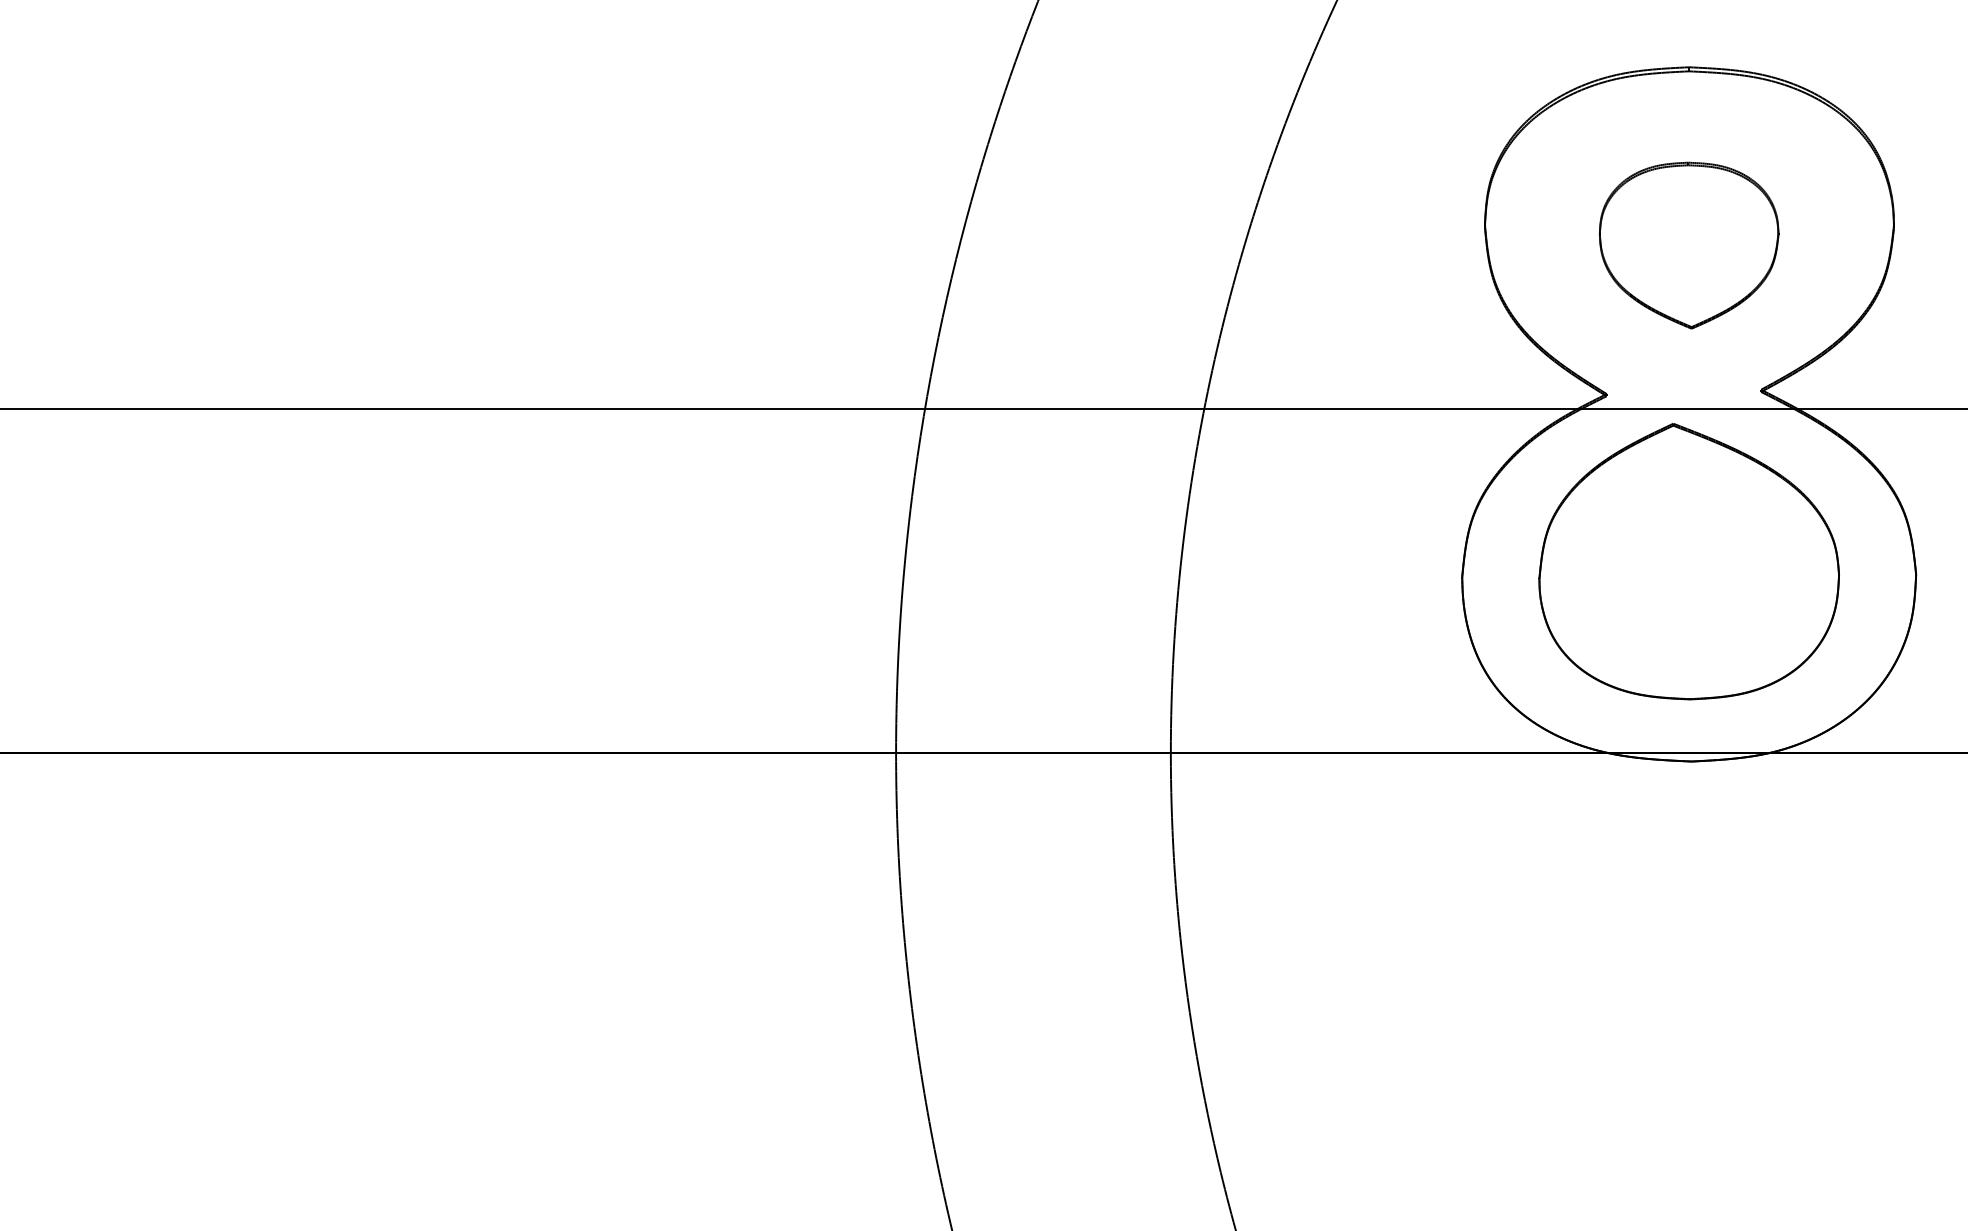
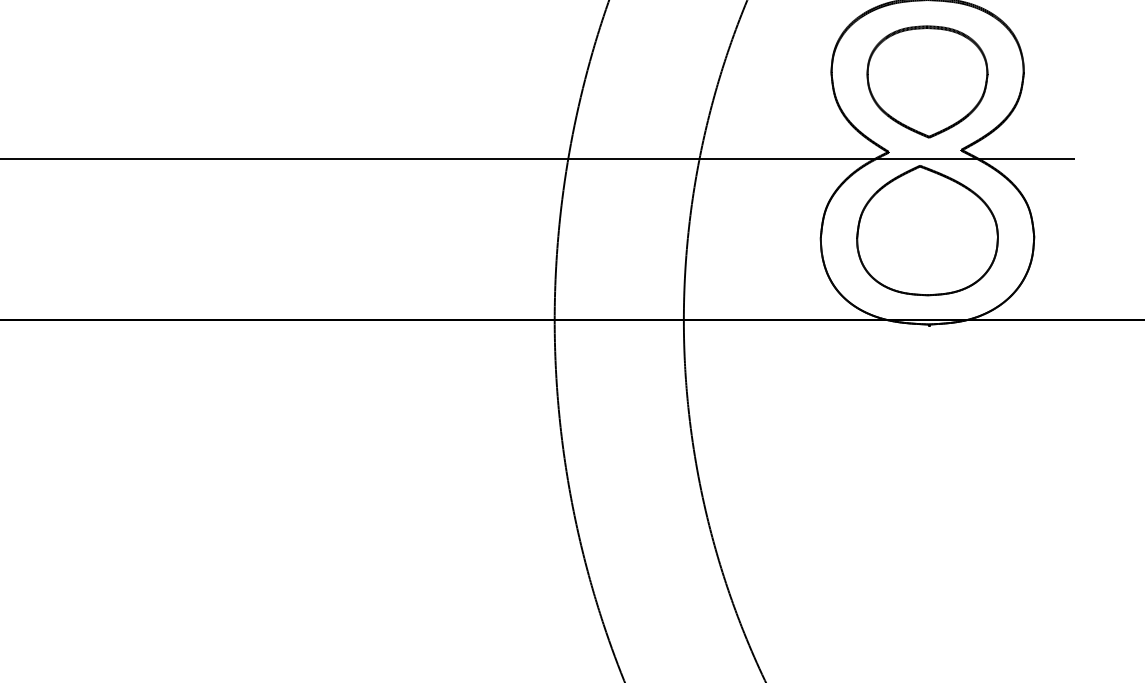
part: (1689, 244) -> (927, 81), size x1.43

